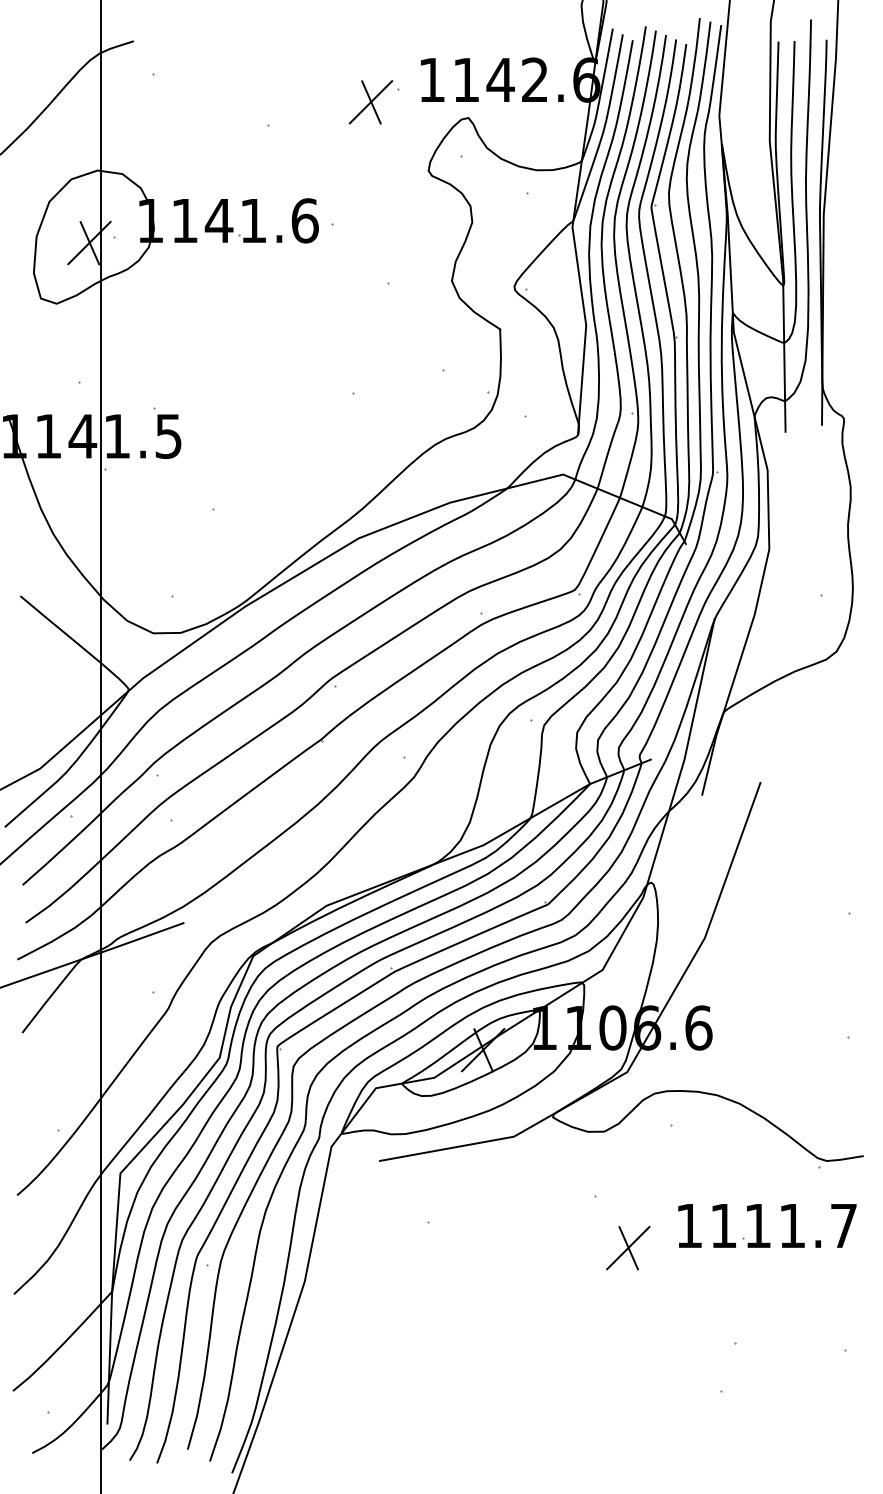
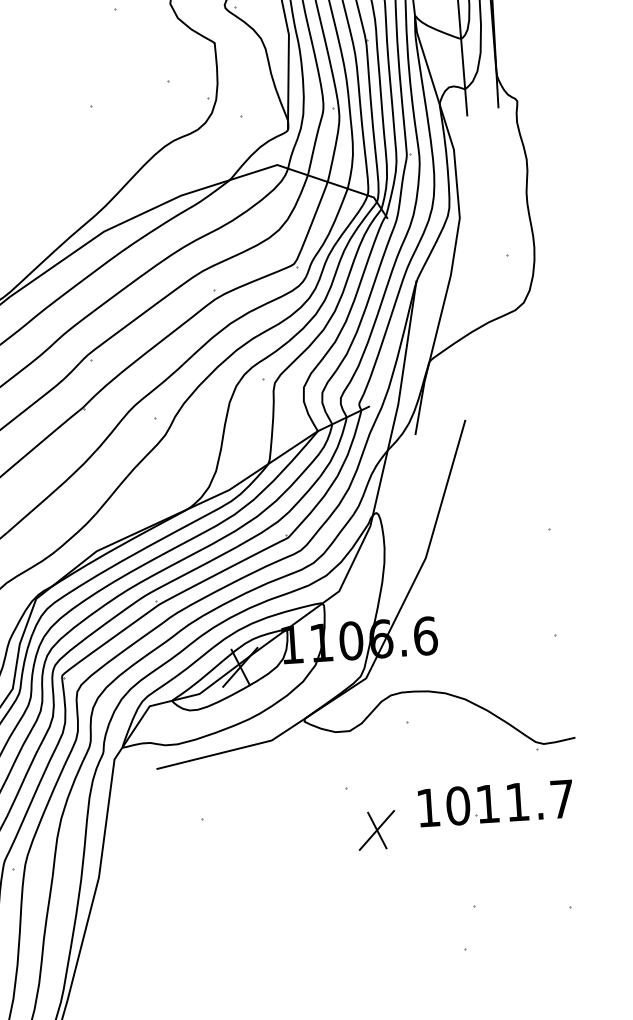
text: (723, 1225) -> (458, 805), 1111.7 -> 1011.7

